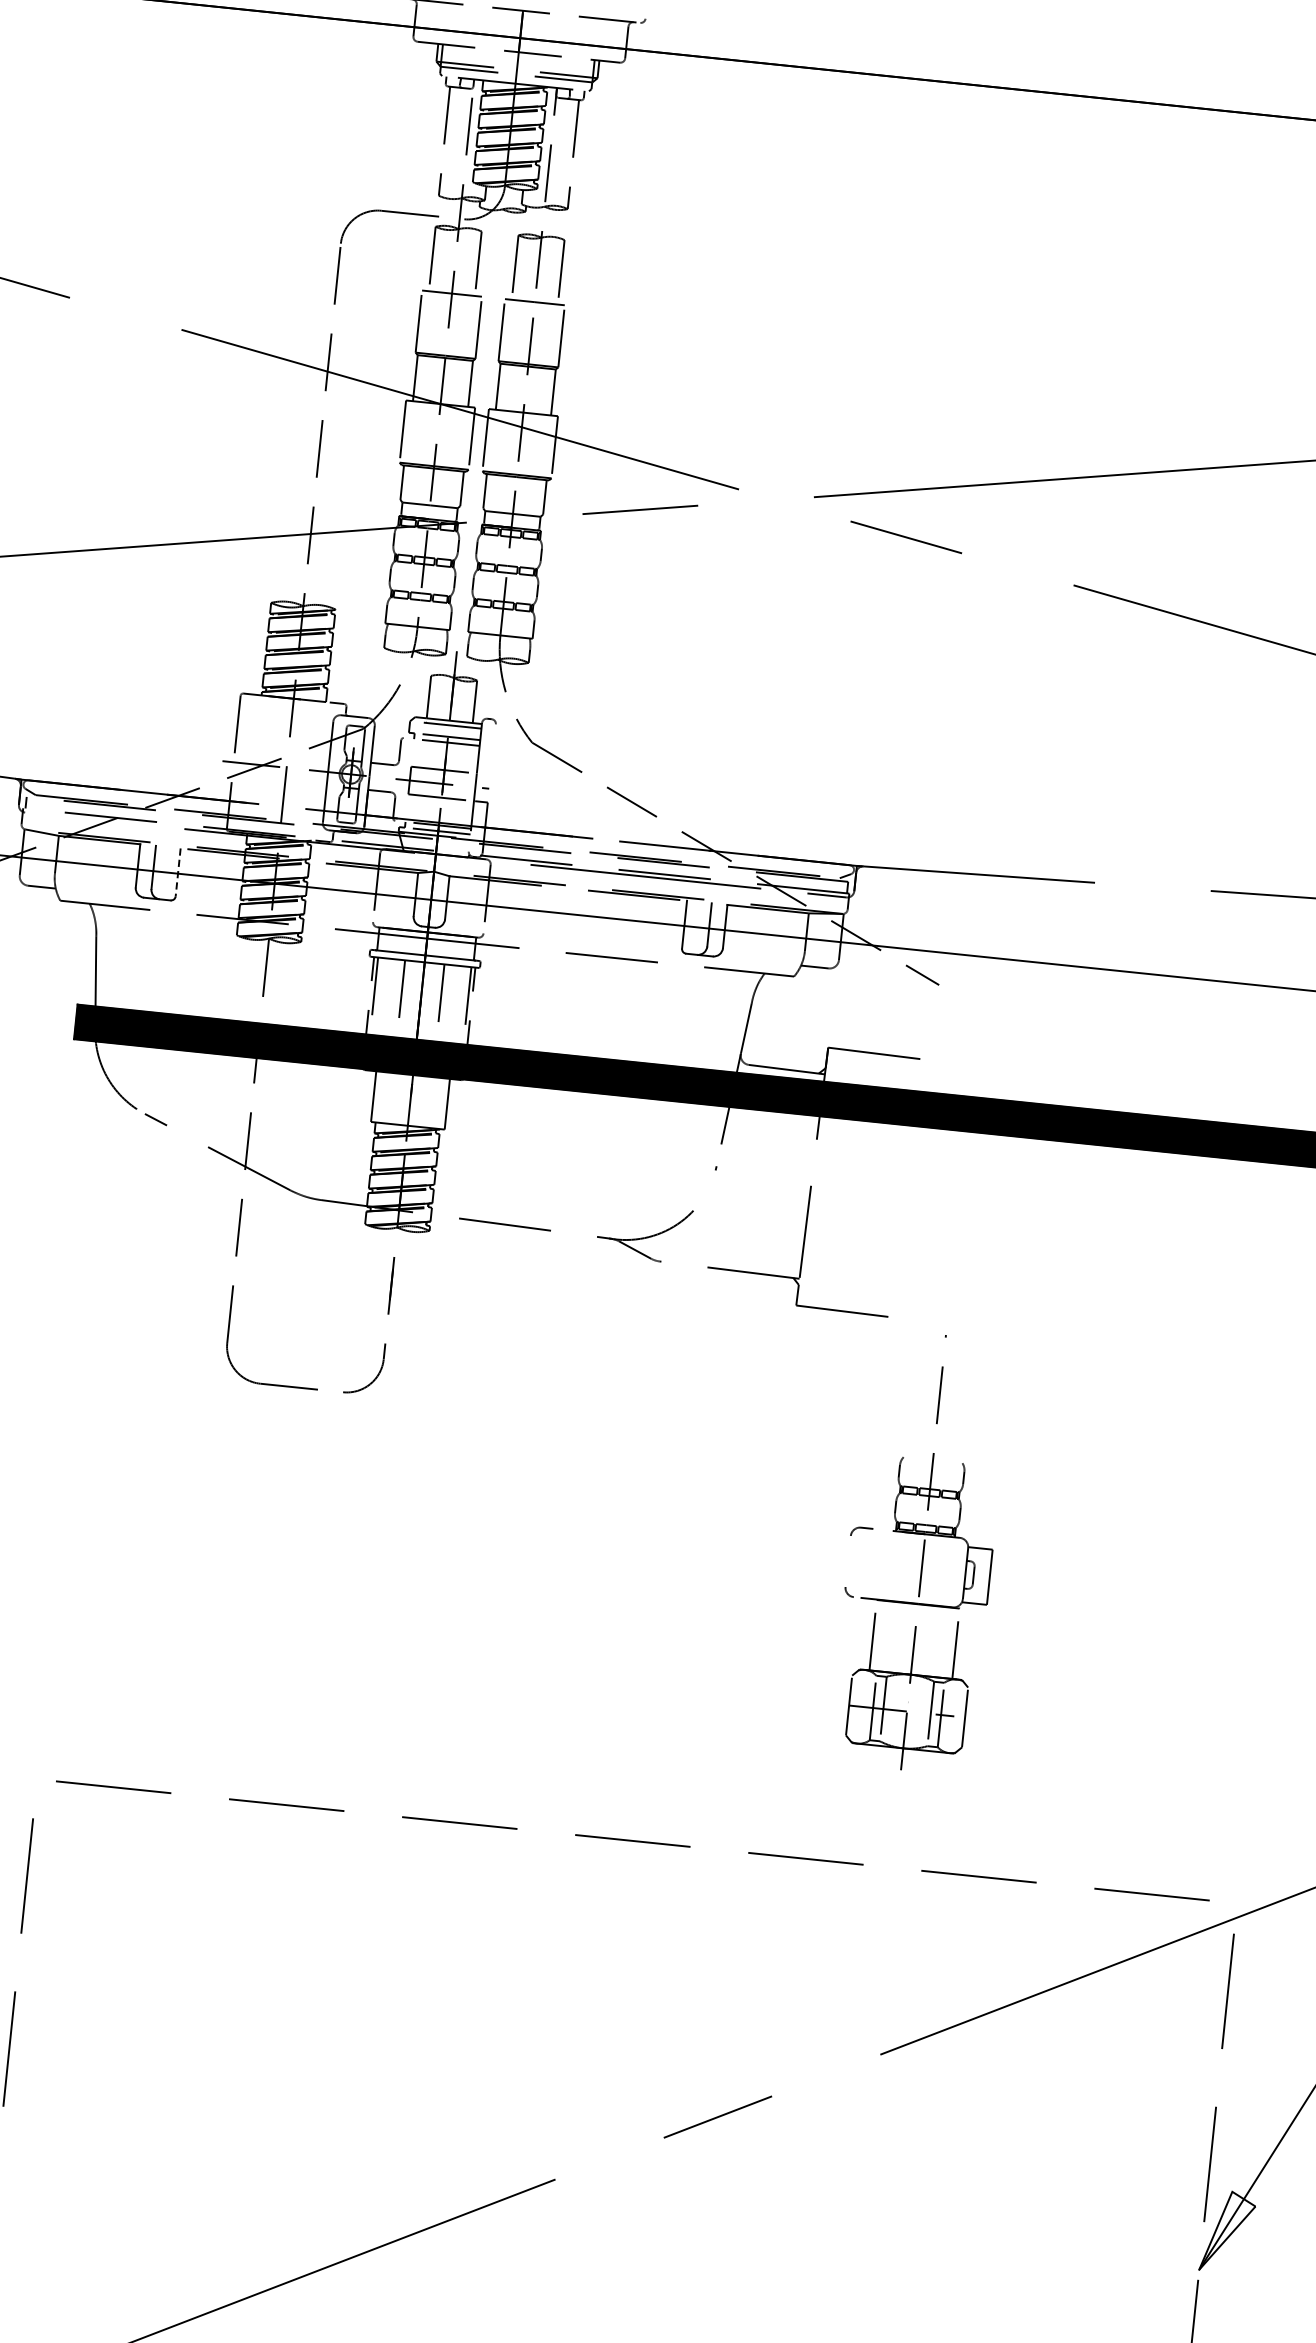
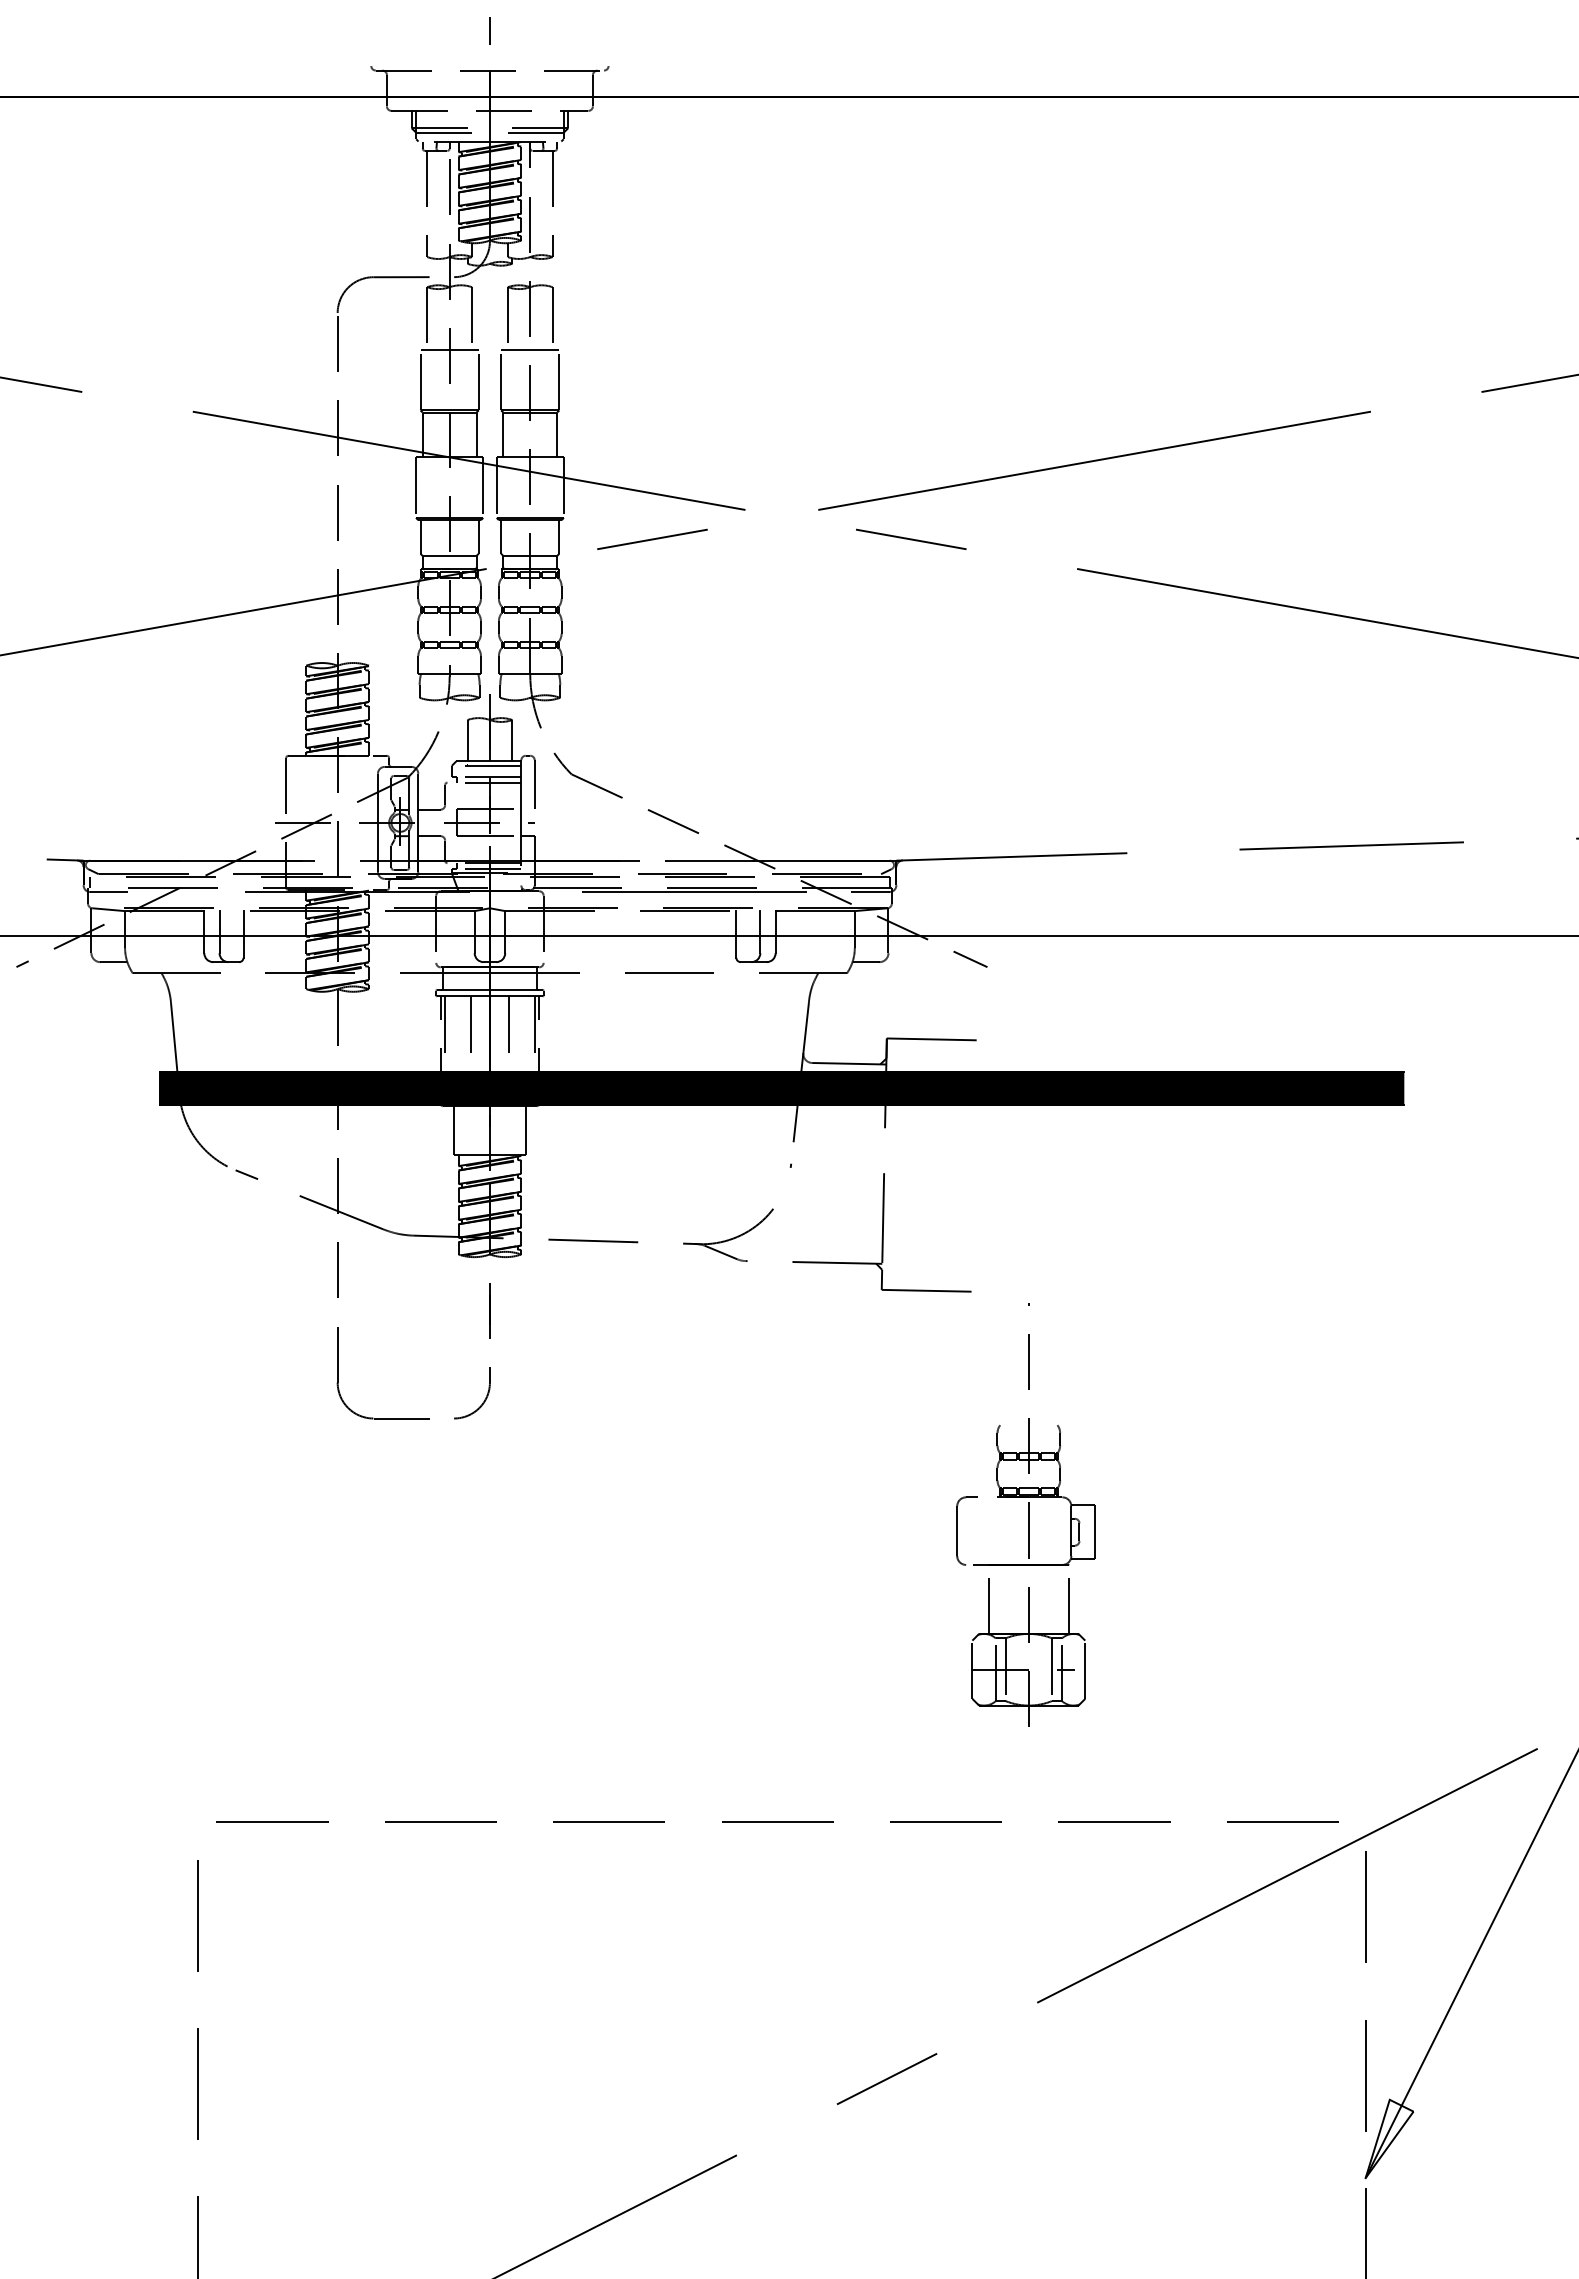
line: (493, 749) -> (534, 784), added
line: (44, 815) -> (109, 892), added
line: (178, 872) -> (243, 934), dashed -> solid
line: (848, 1561) -> (957, 1531), added

